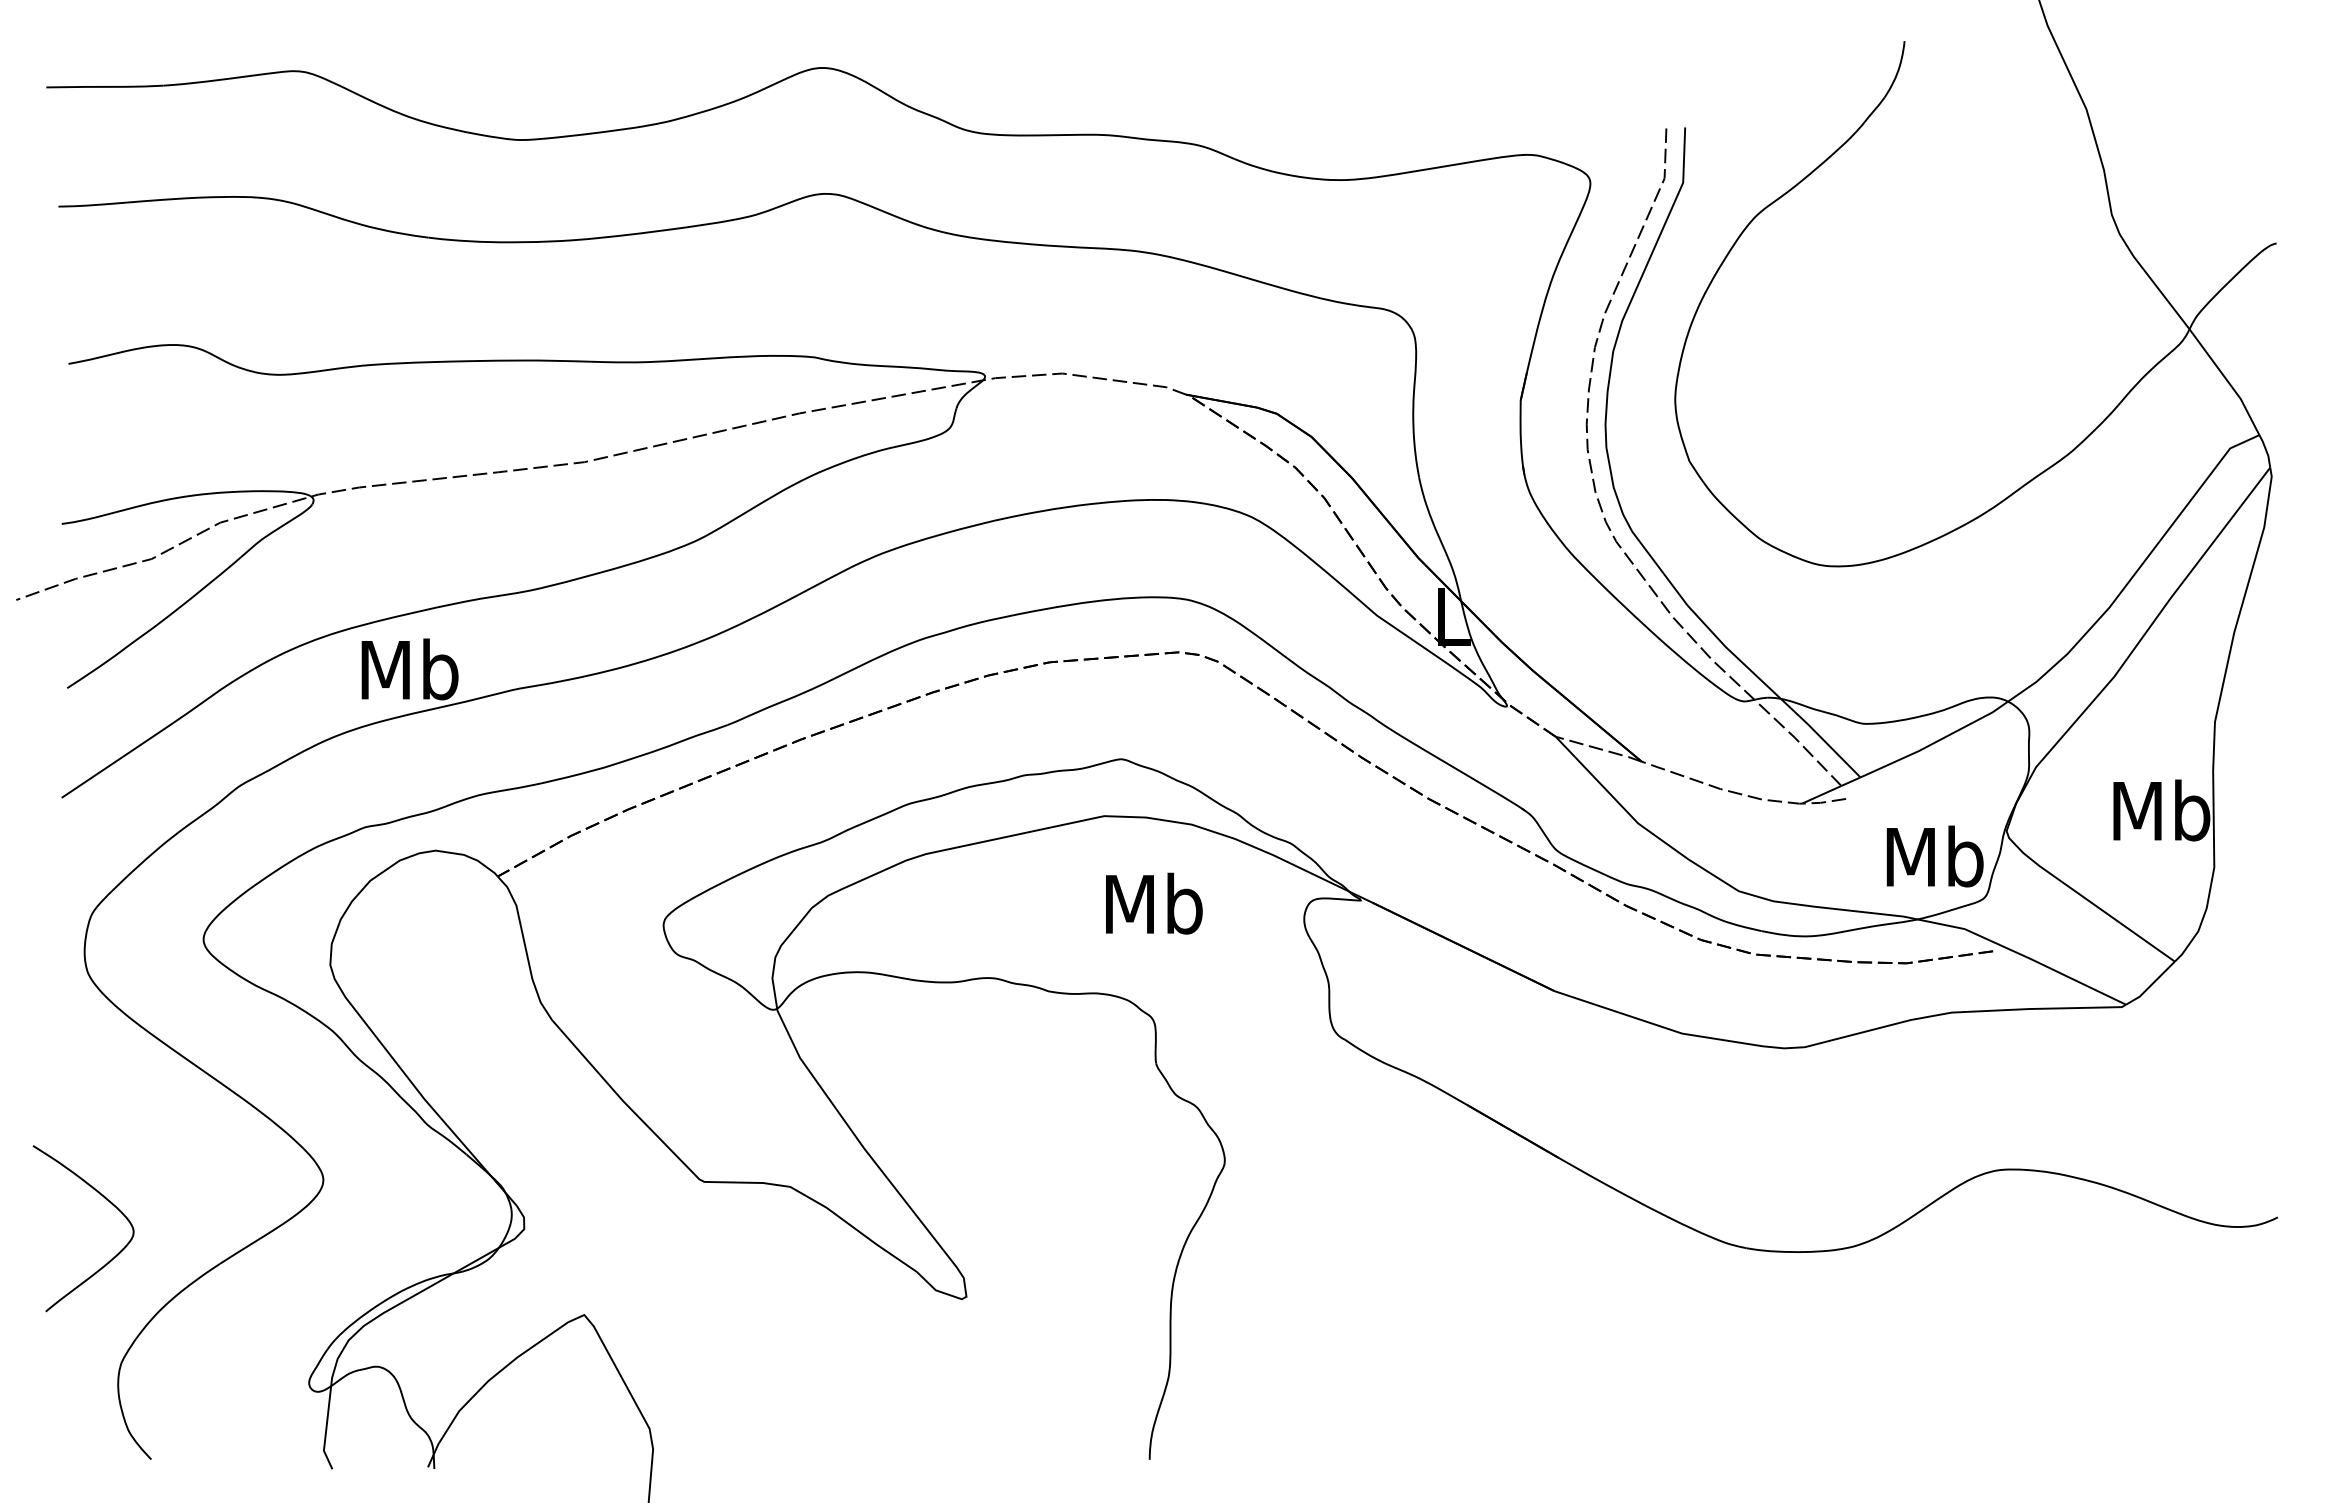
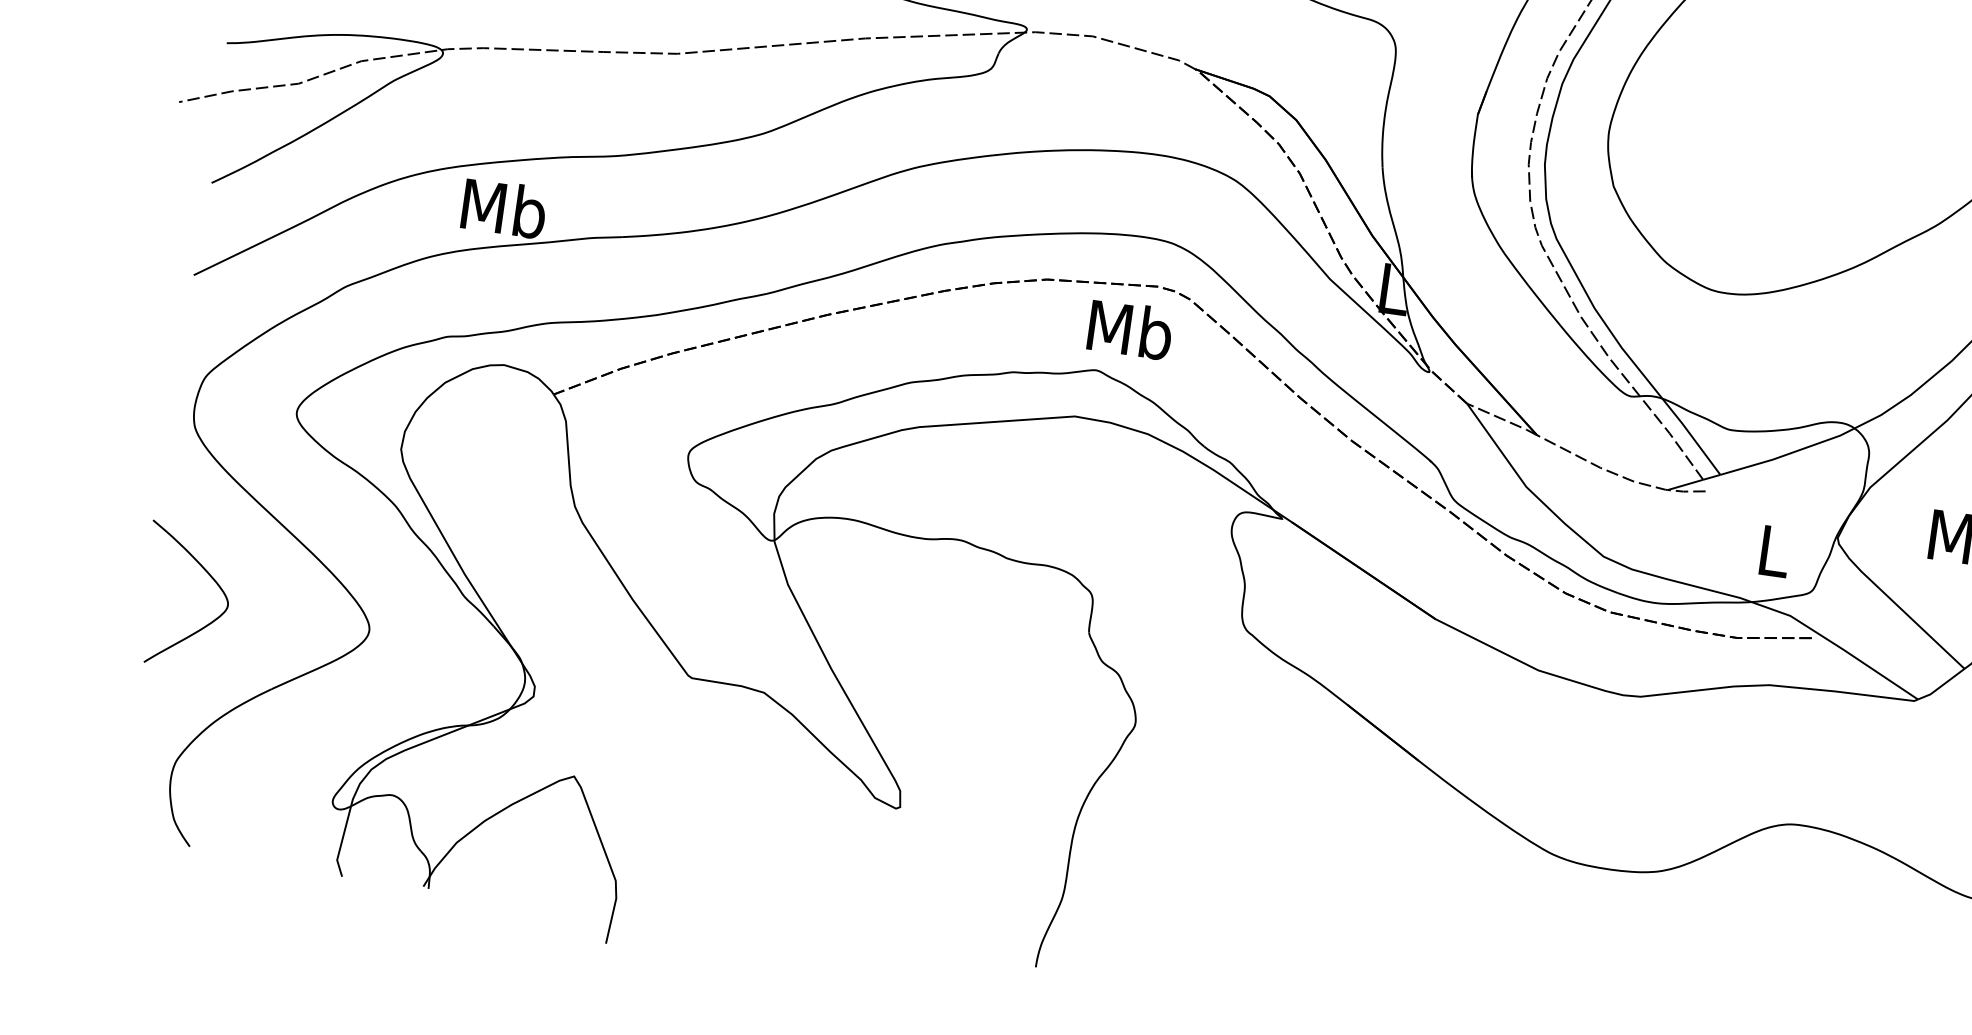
text: (1934, 856) -> (1773, 550), Mb -> L
text: (1154, 903) -> (1130, 329), moved
curve: (106, 1200) -> (208, 575), moved

